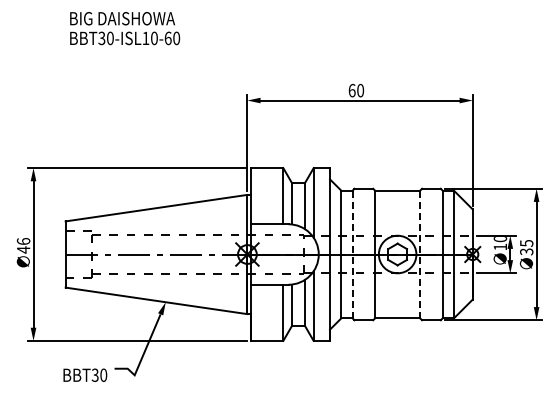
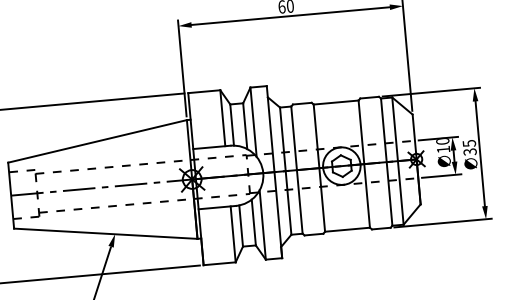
line: (352, 254) -> (296, 170), dashed -> solid
line: (420, 254) -> (364, 164), dashed -> solid

